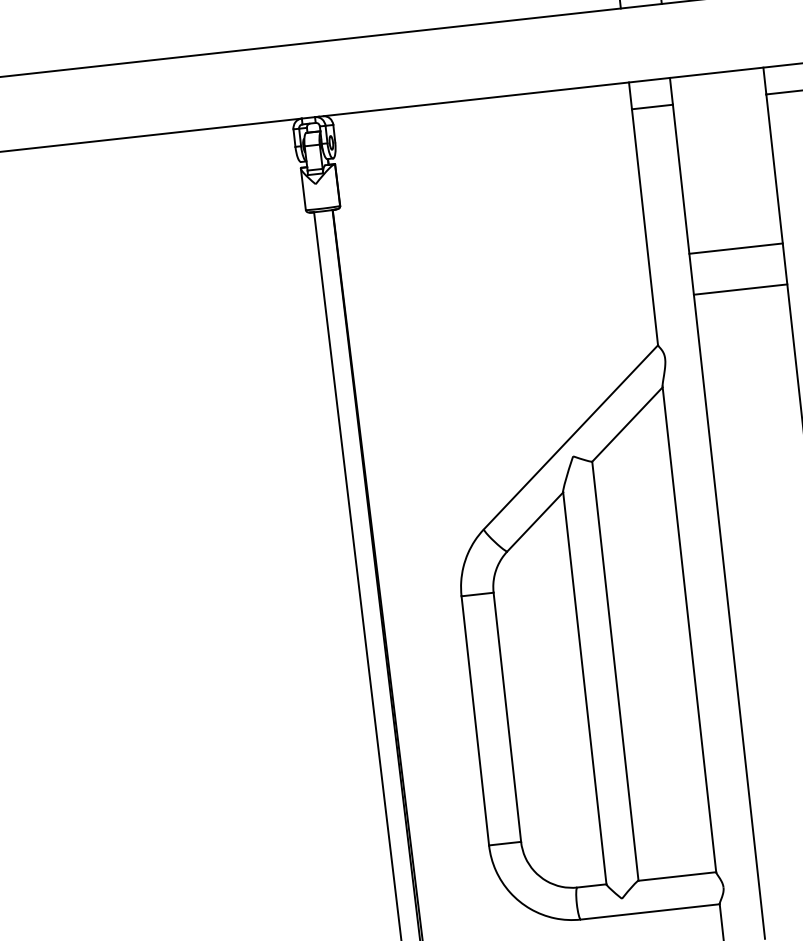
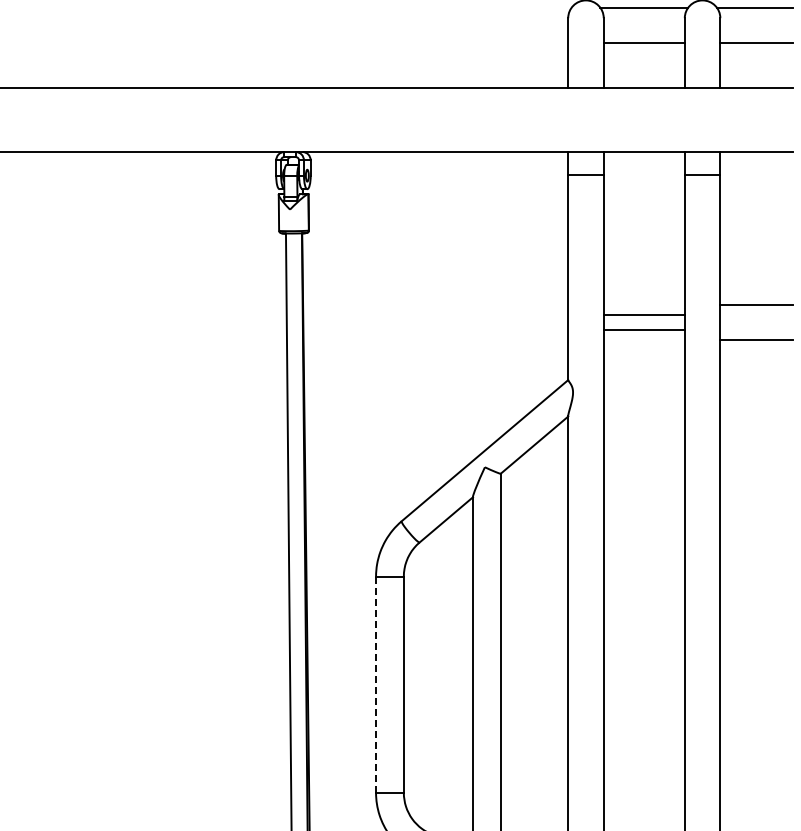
line: (735, 248) -> (643, 329), moved
line: (739, 290) -> (643, 315), moved
line: (475, 720) -> (376, 684), solid -> dashed

